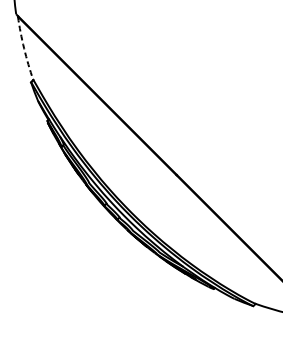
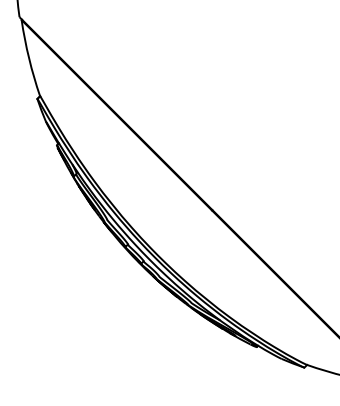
arc: (24, 48) -> (29, 58), dashed -> solid

